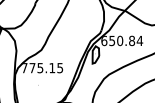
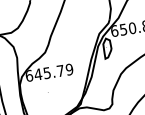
text: (42, 68) -> (49, 73), 775.15 -> 645.79

